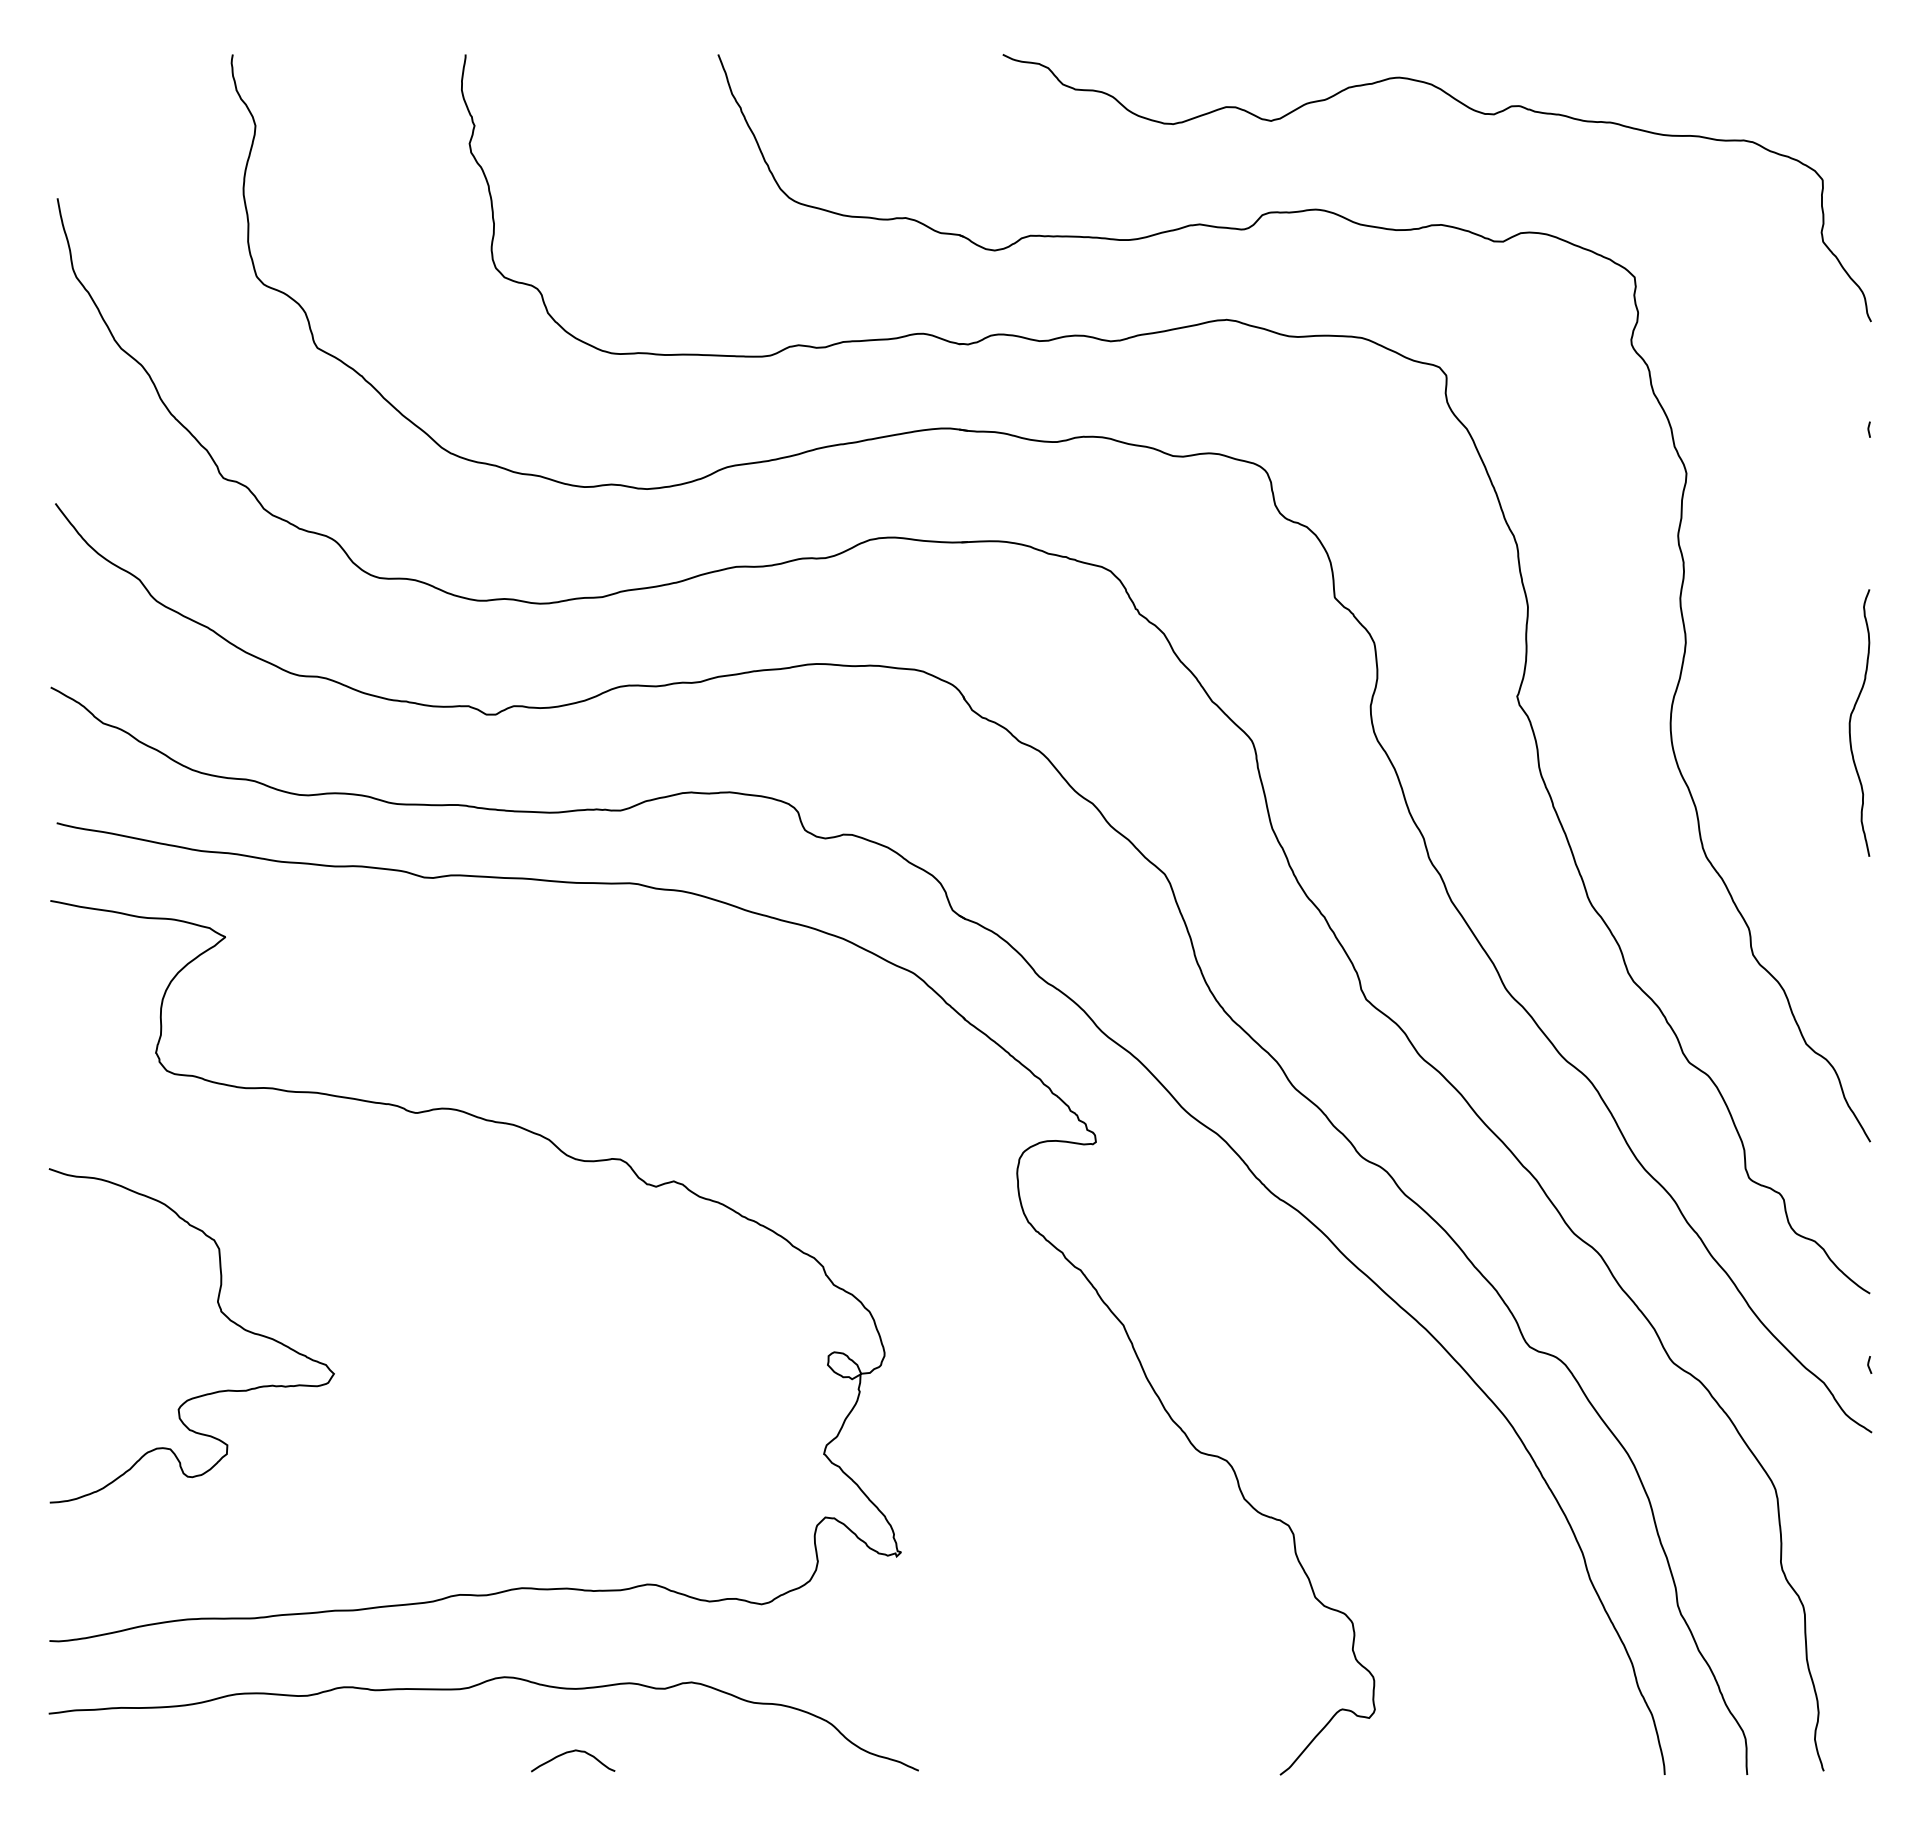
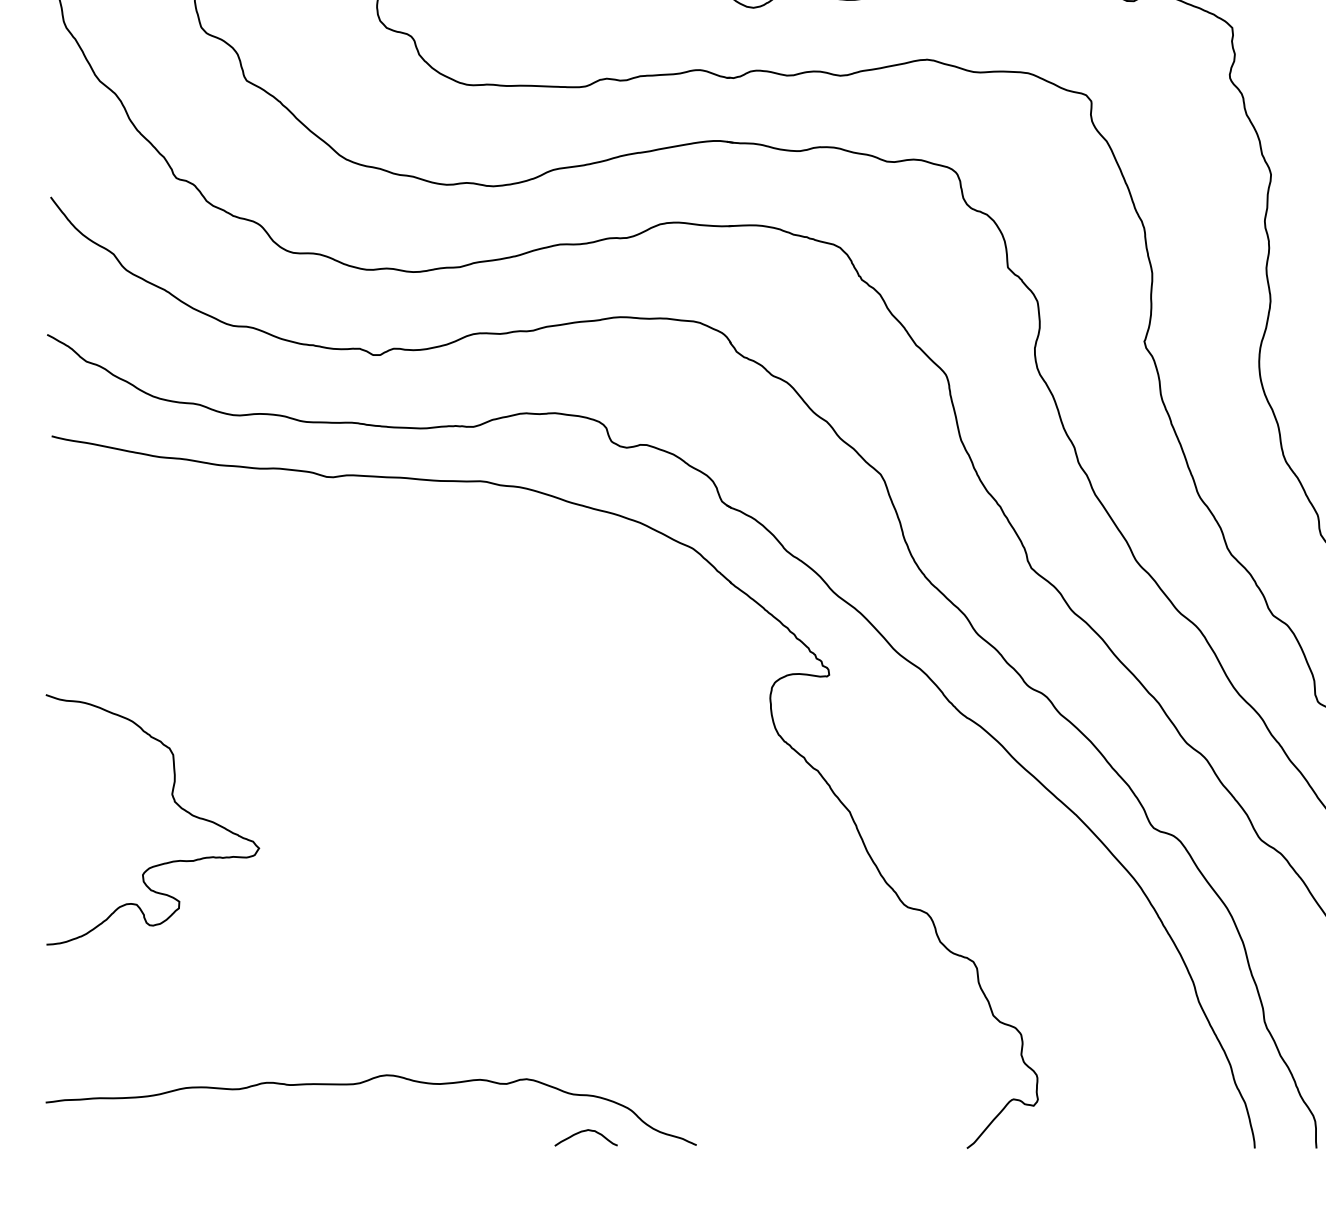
curve: (562, 1153) -> (430, 683), removed
curve: (572, 1752) -> (585, 1131), moved

